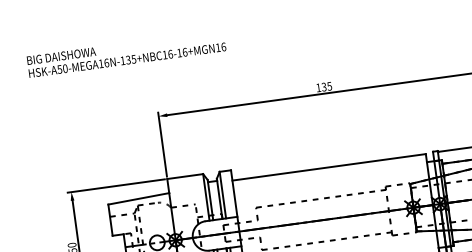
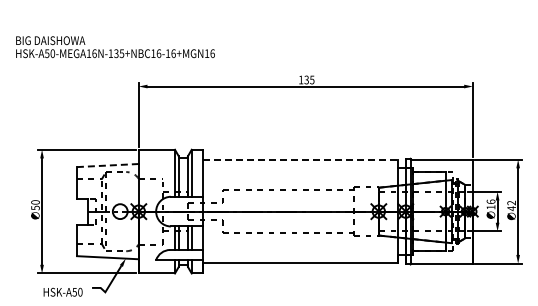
text: (126, 54) -> (115, 47), moved
line: (328, 167) -> (300, 160), solid -> dashed
line: (138, 198) -> (107, 165), solid -> dashed

